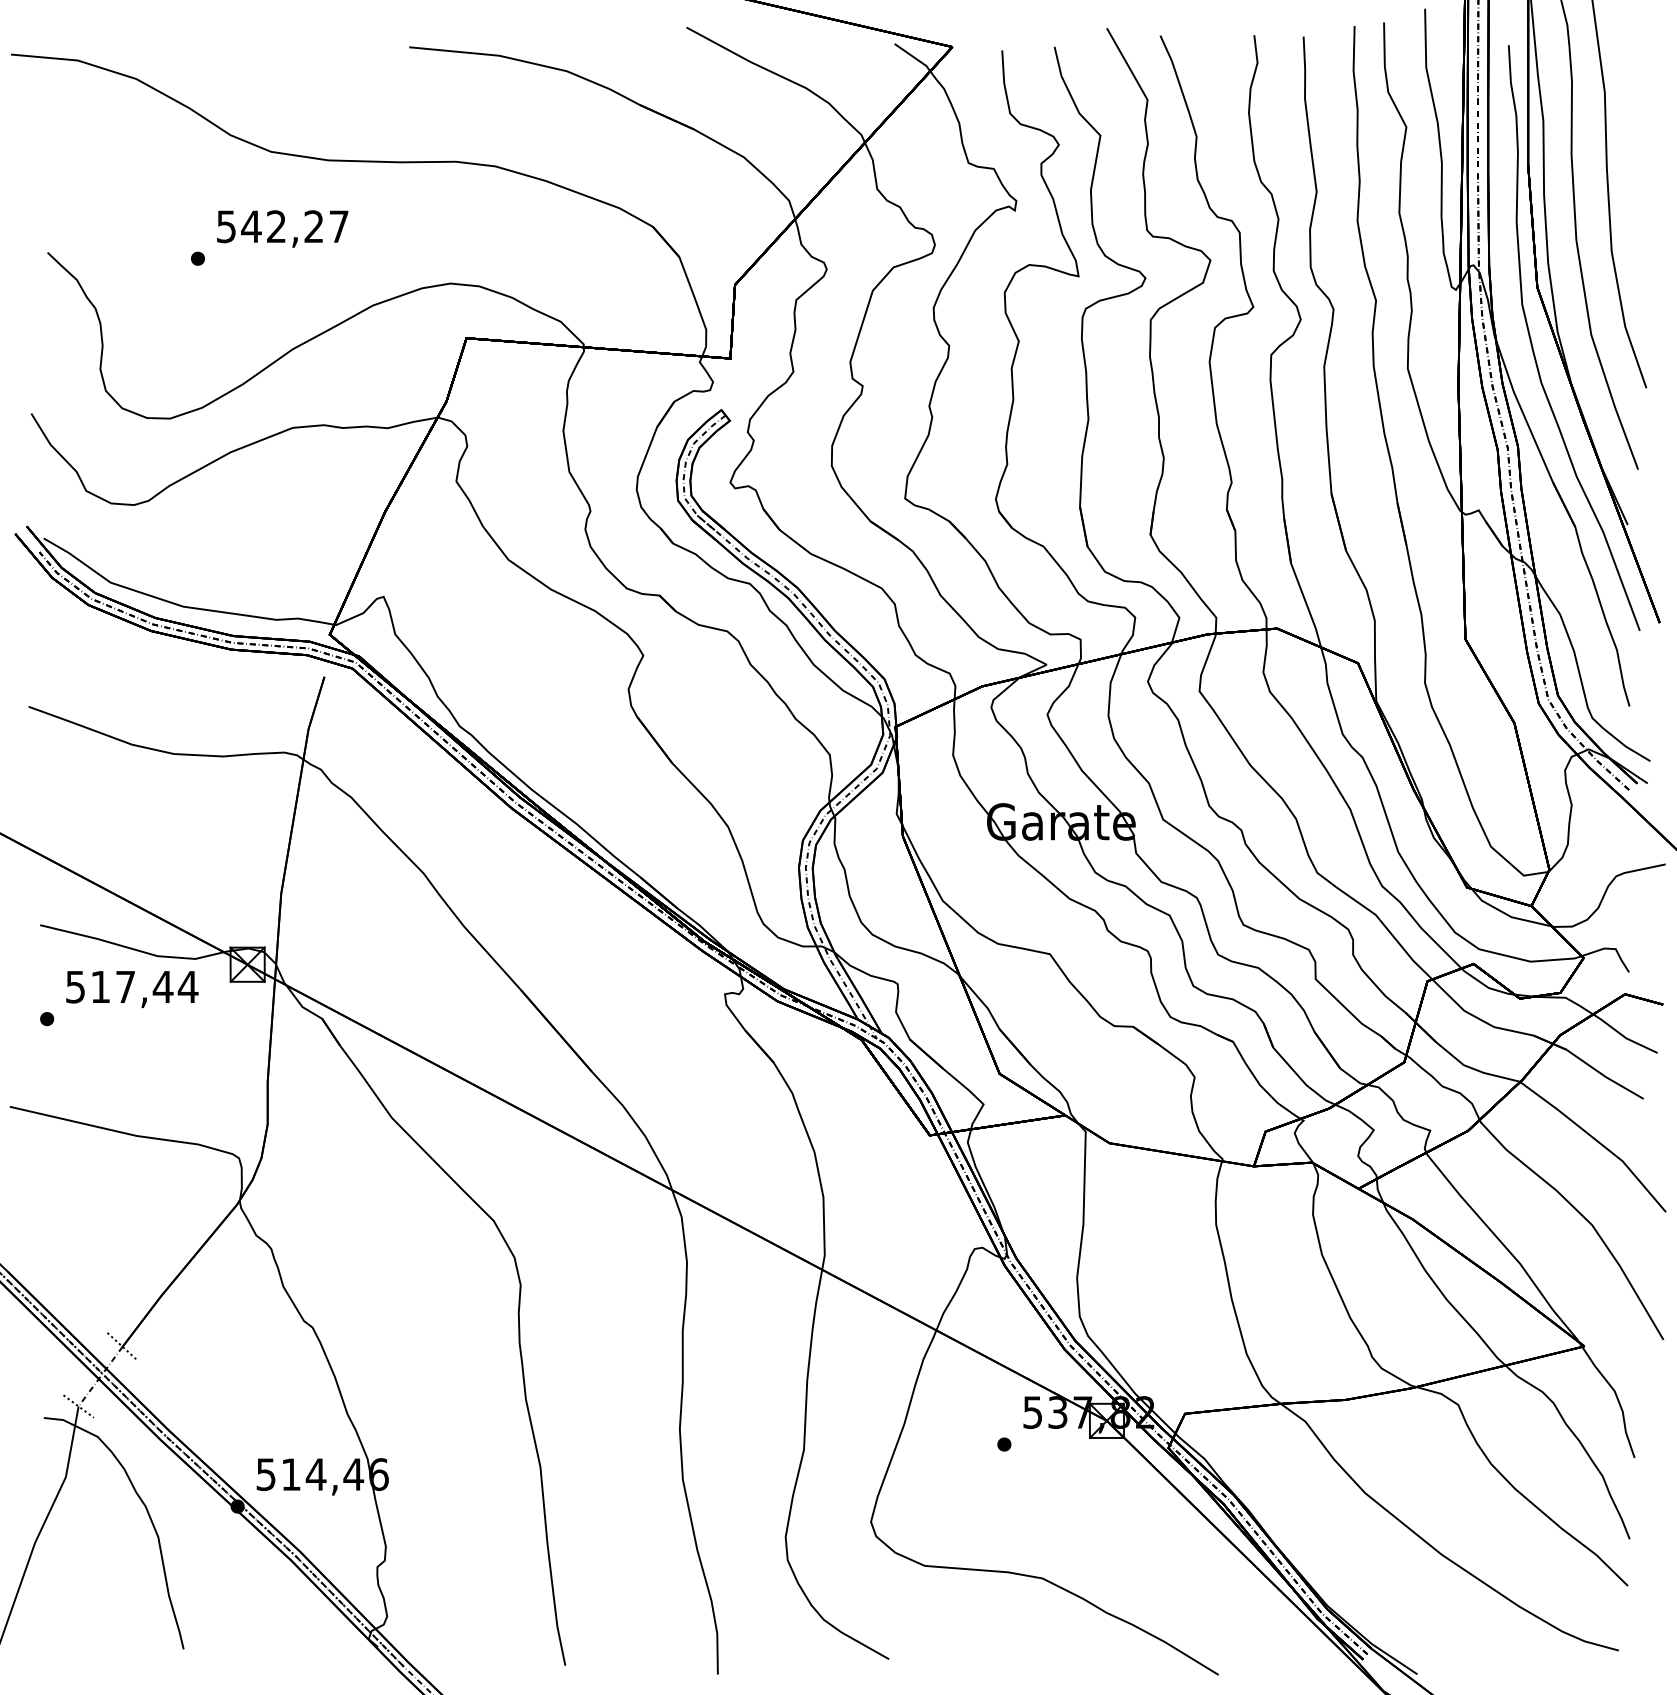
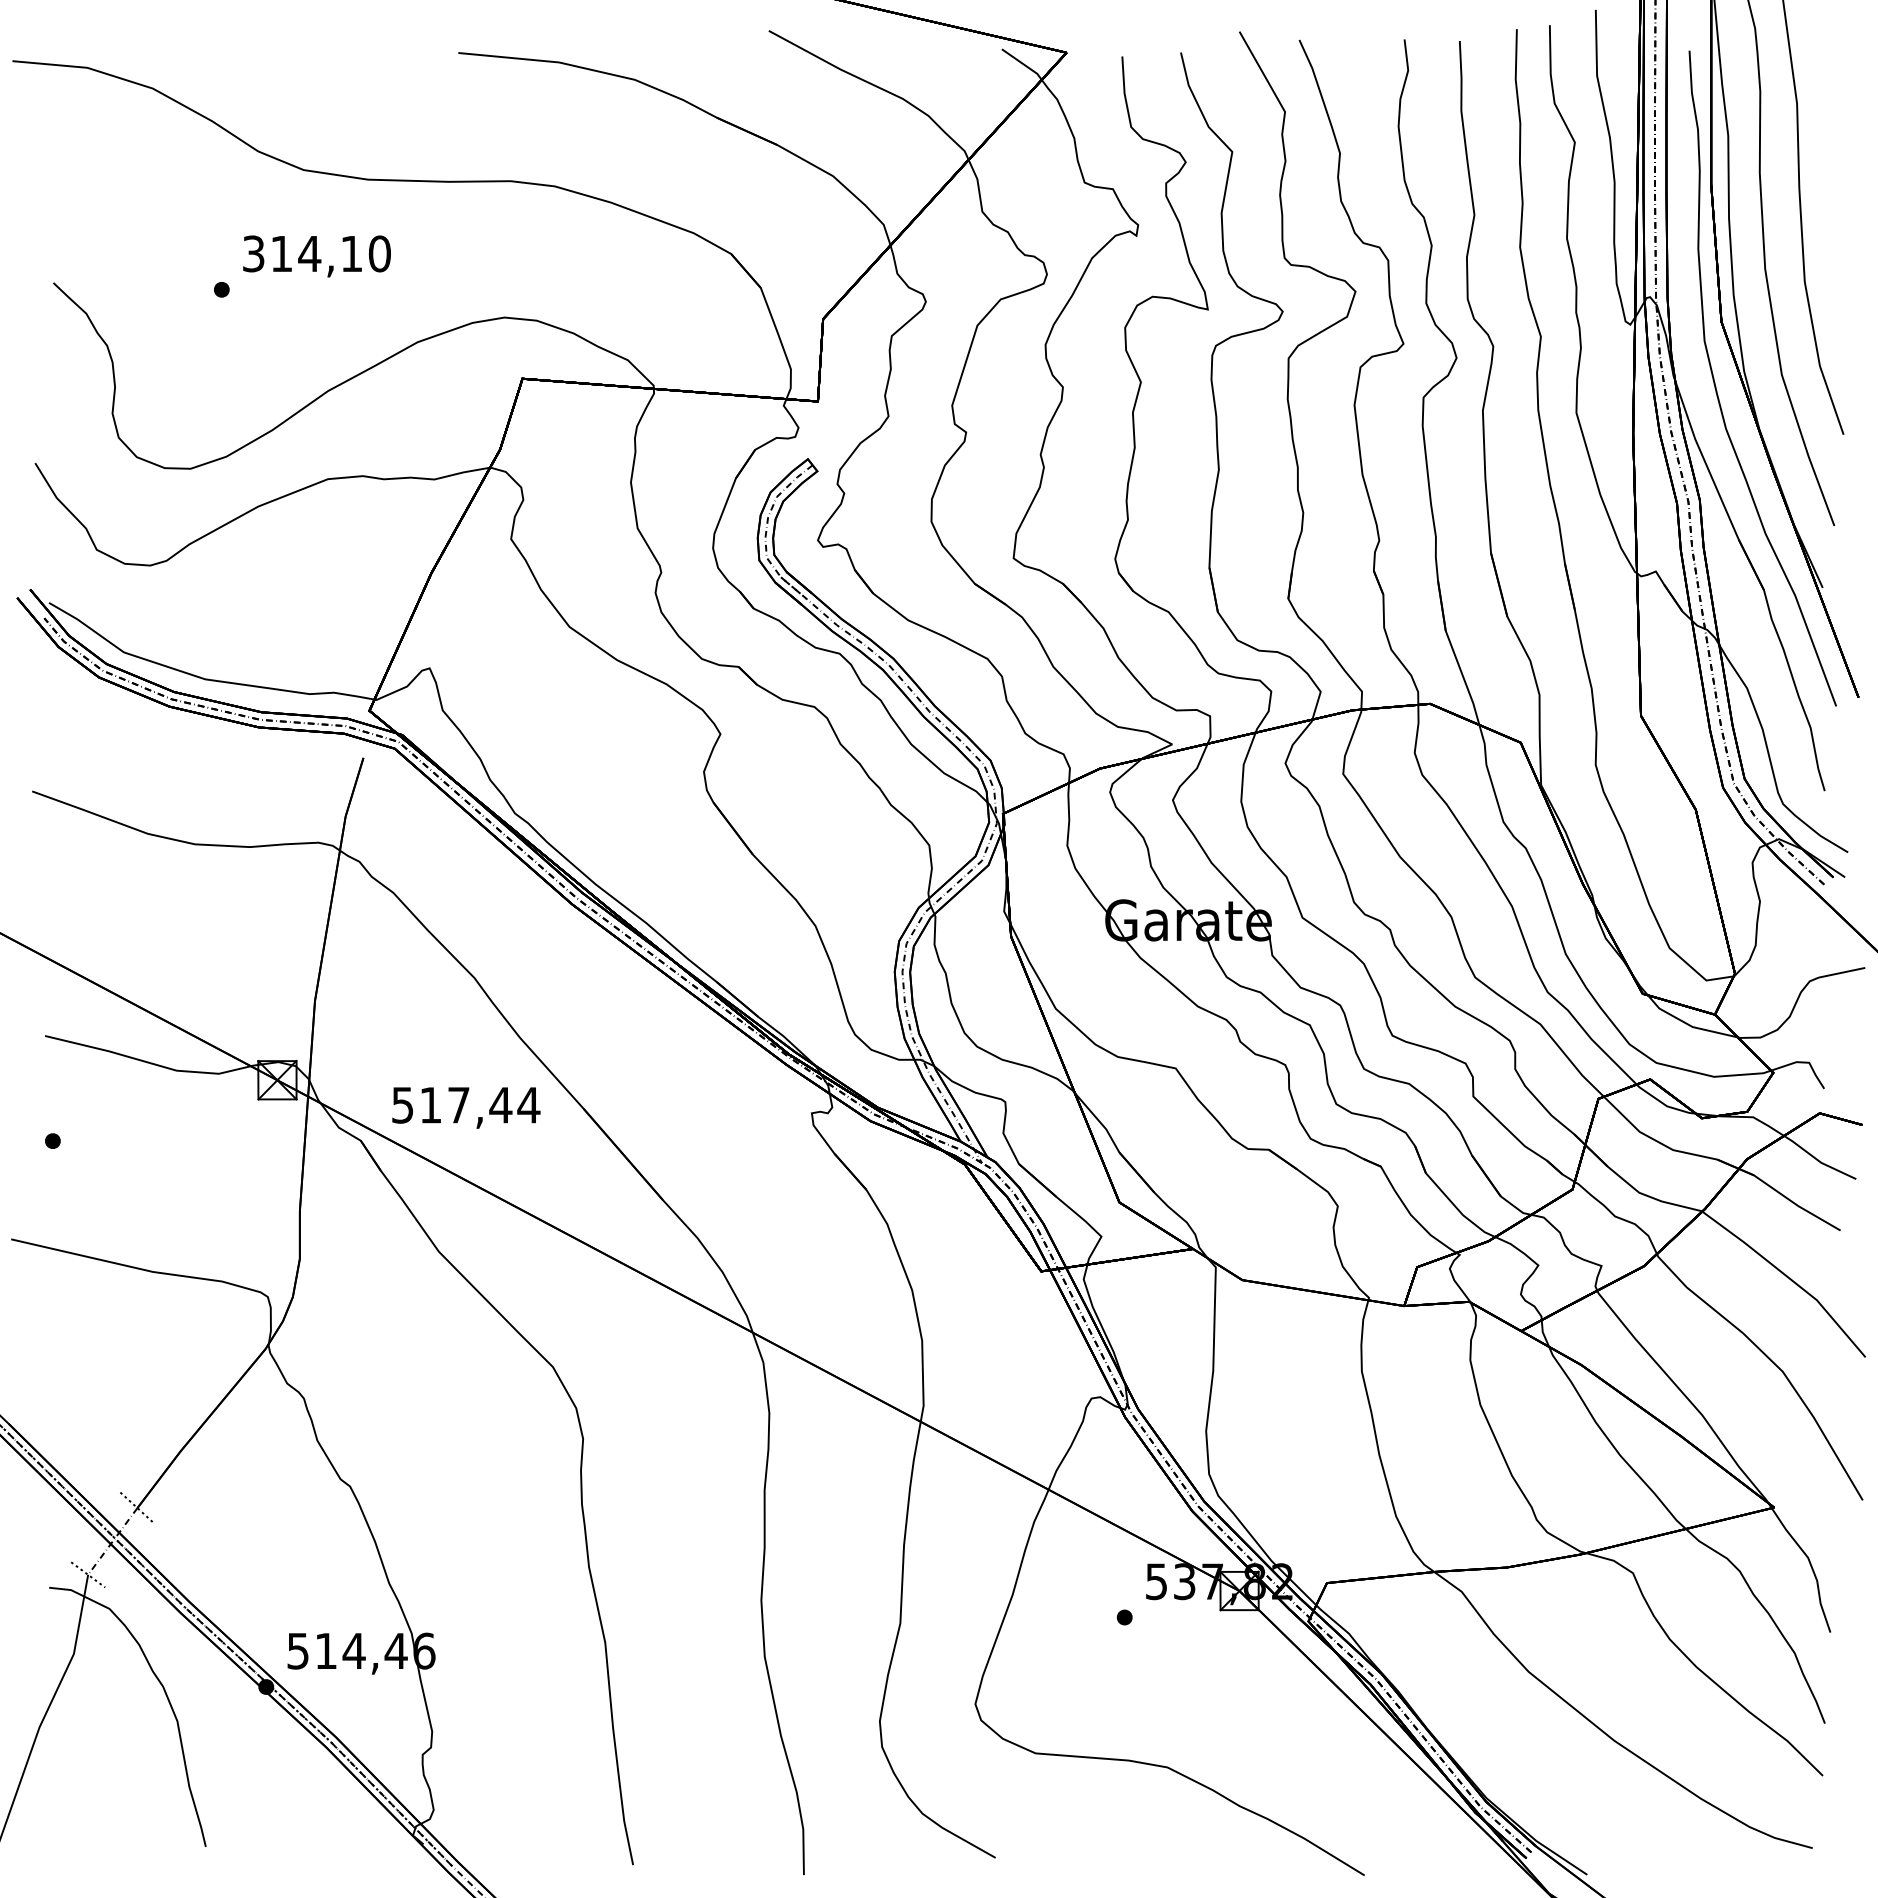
text: (283, 226) -> (317, 253), 542,27 -> 314,10
text: (132, 989) -> (466, 1107), moved

